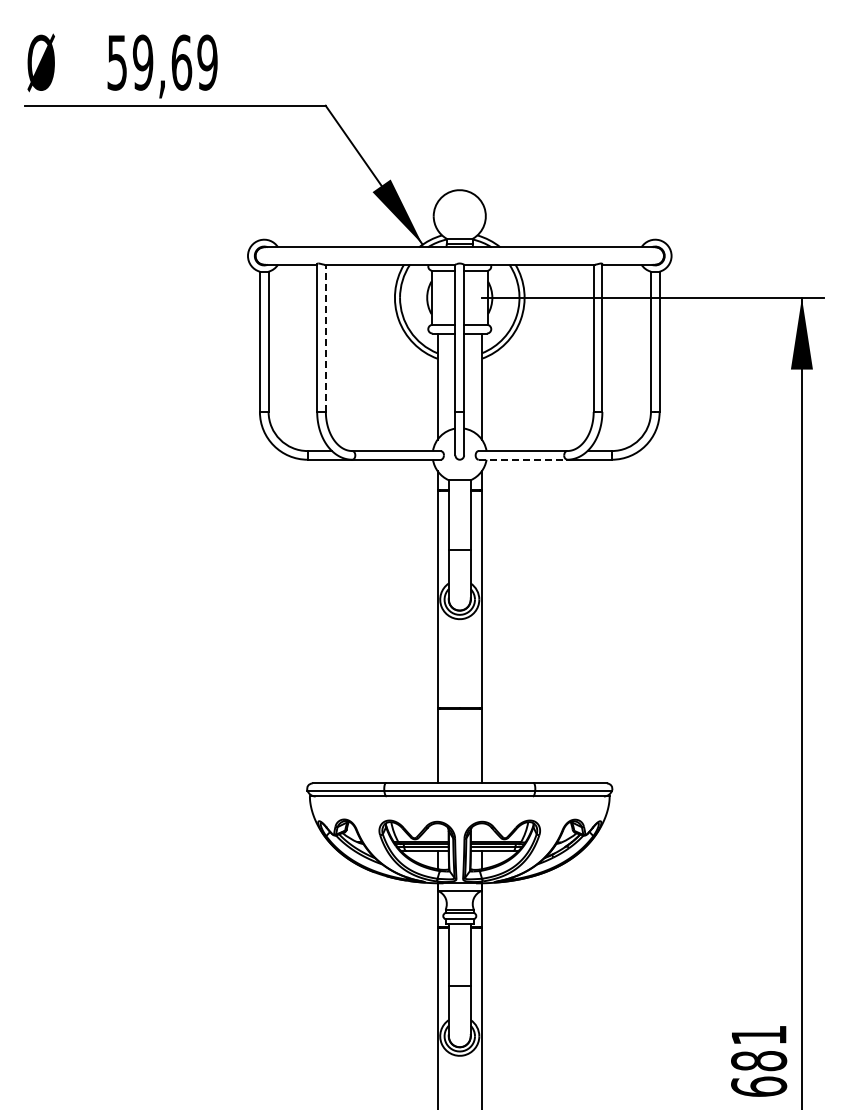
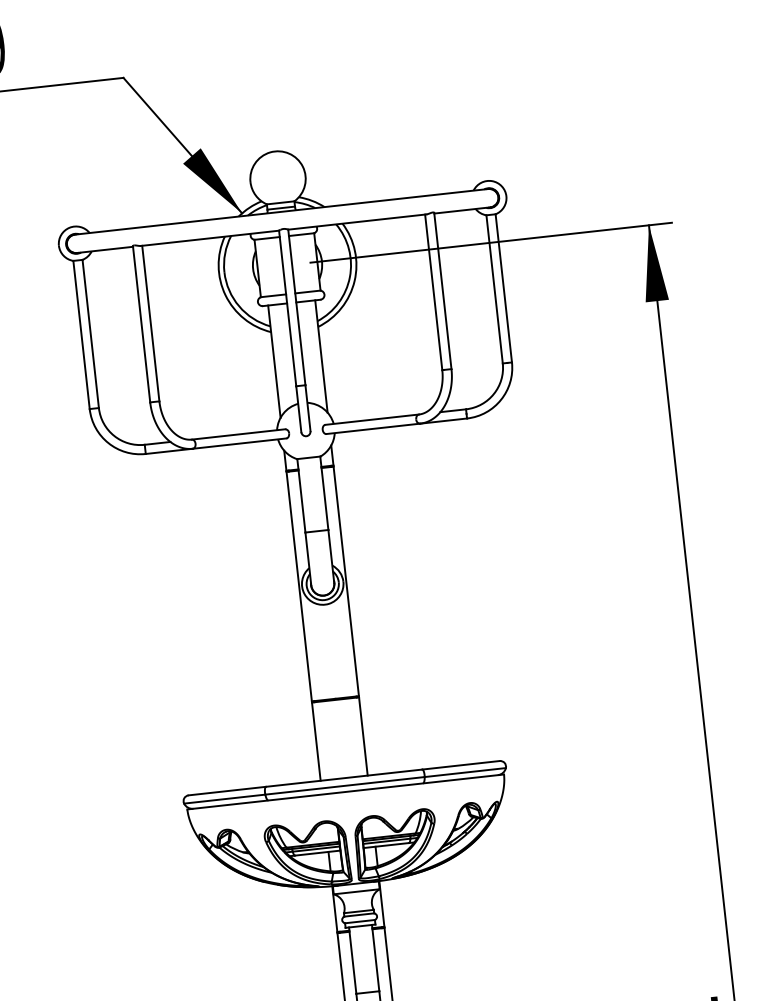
line: (325, 338) -> (150, 323), dashed -> solid
line: (523, 459) -> (373, 428), dashed -> solid

